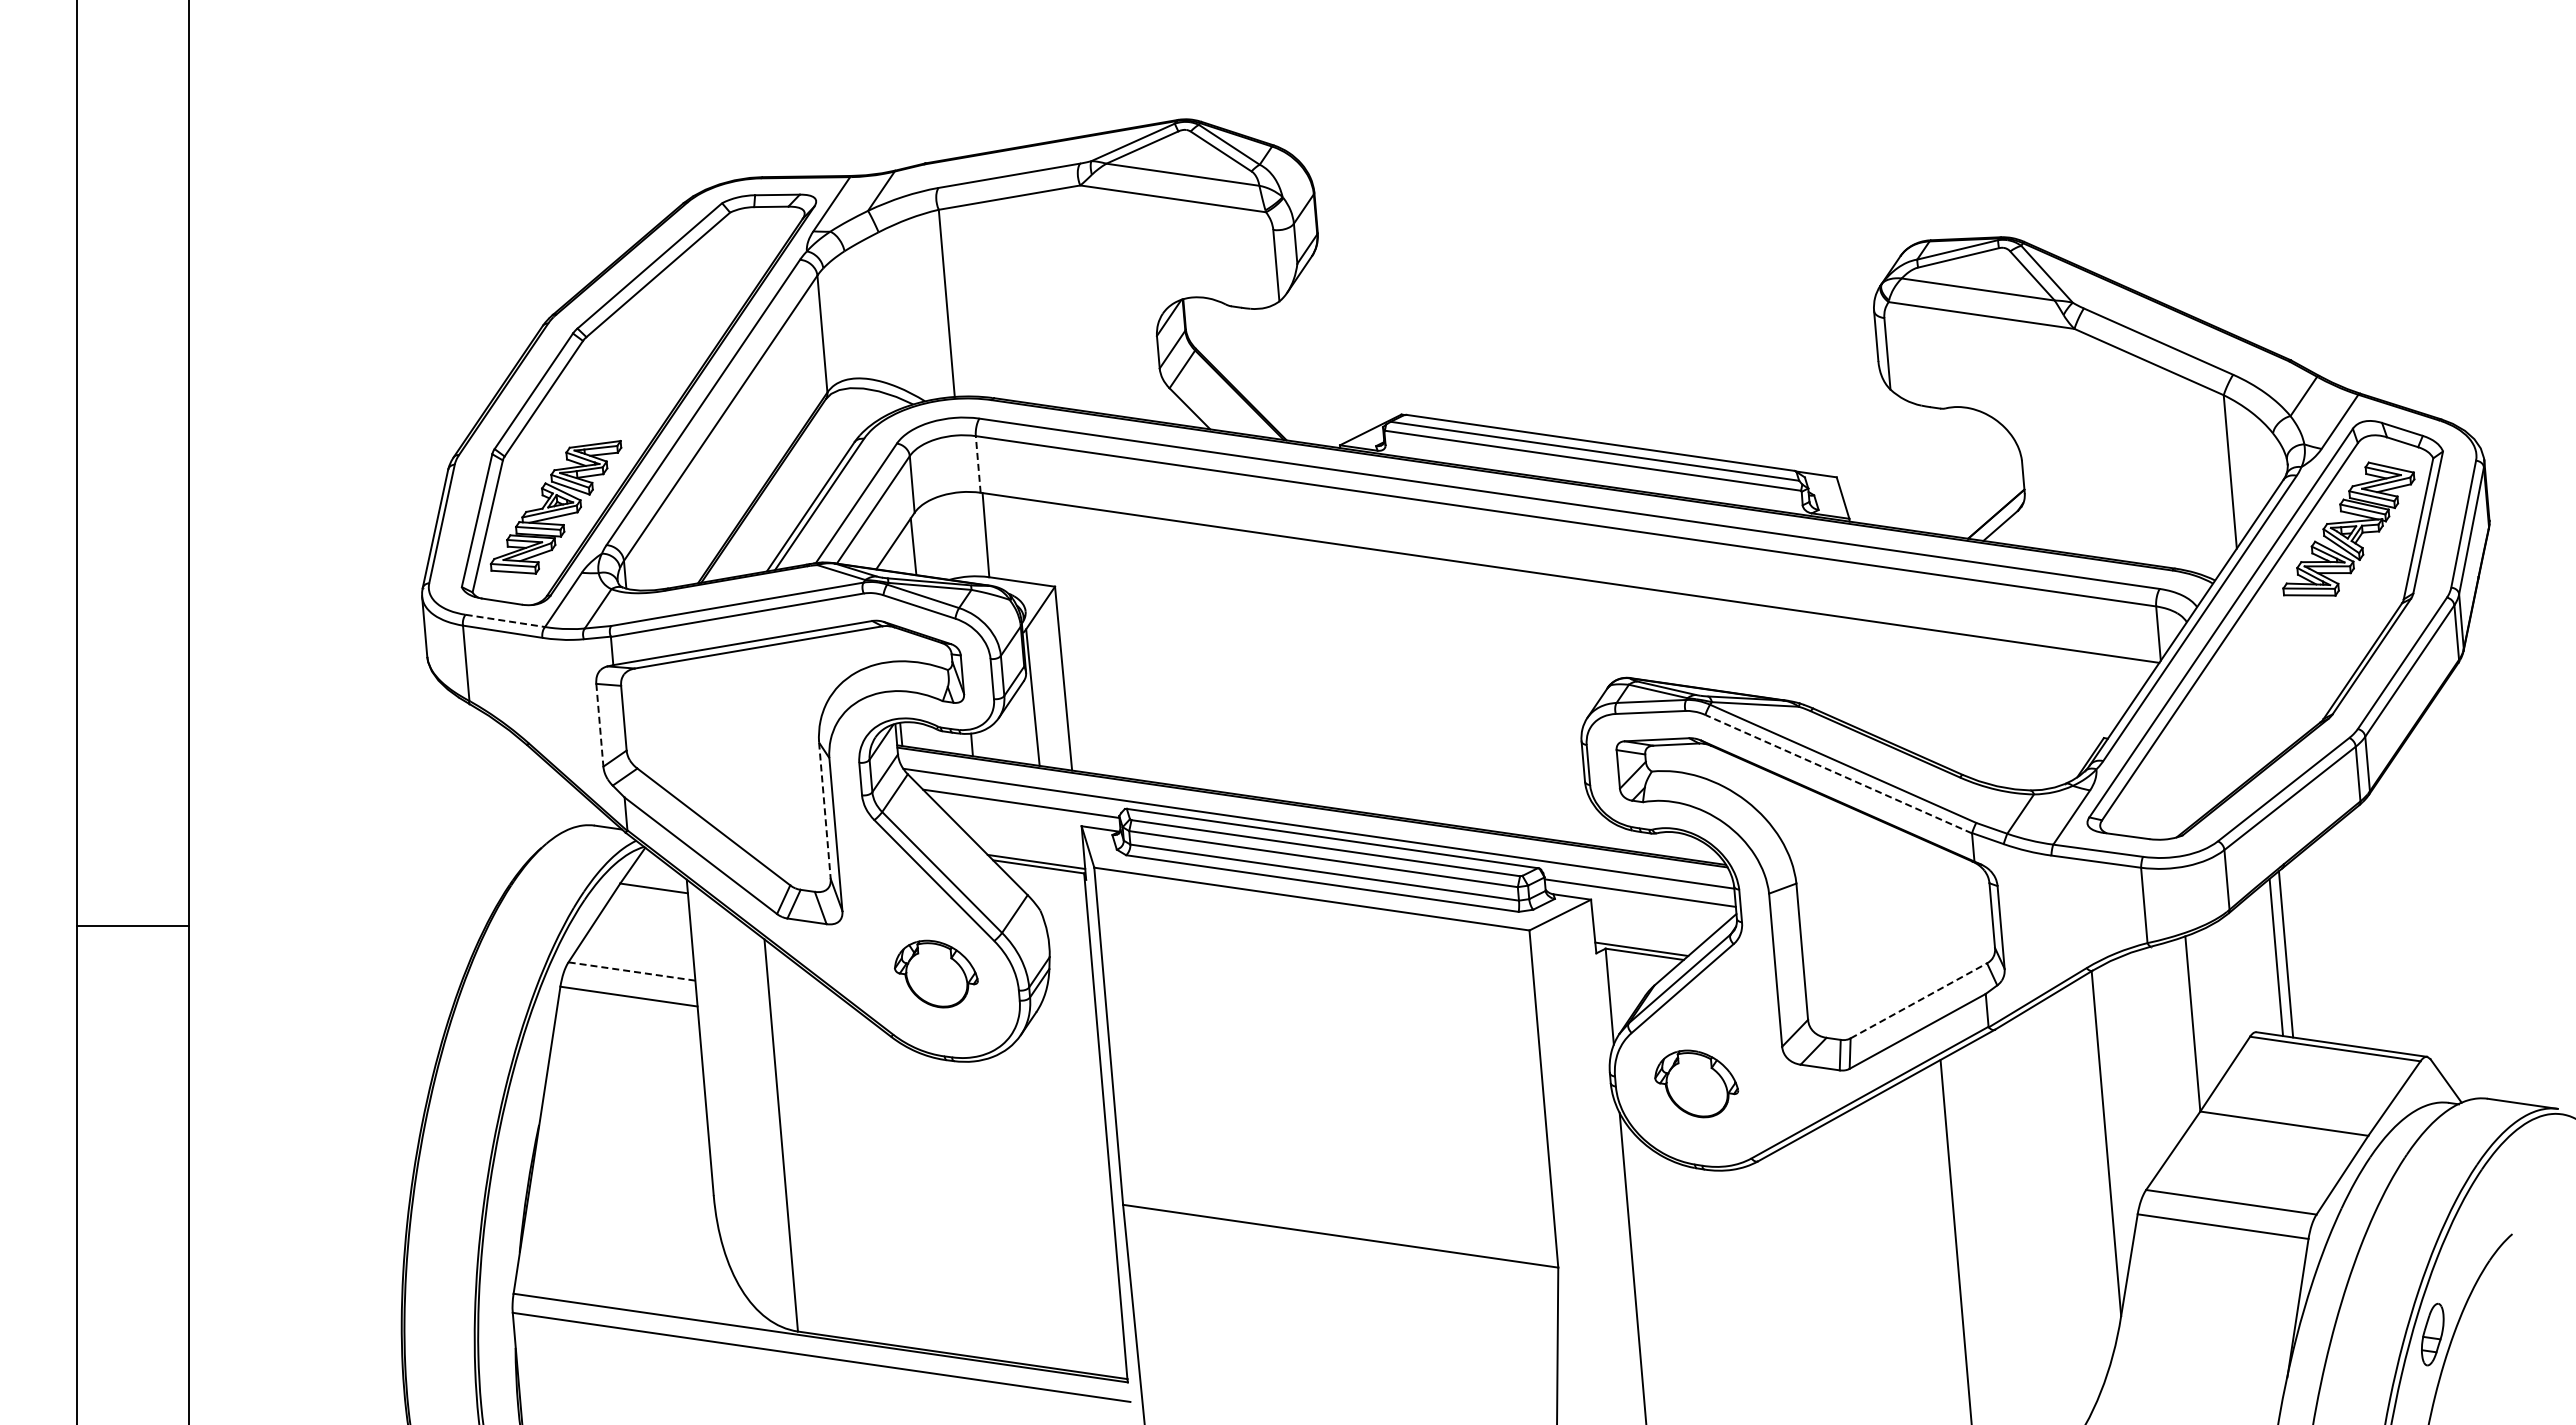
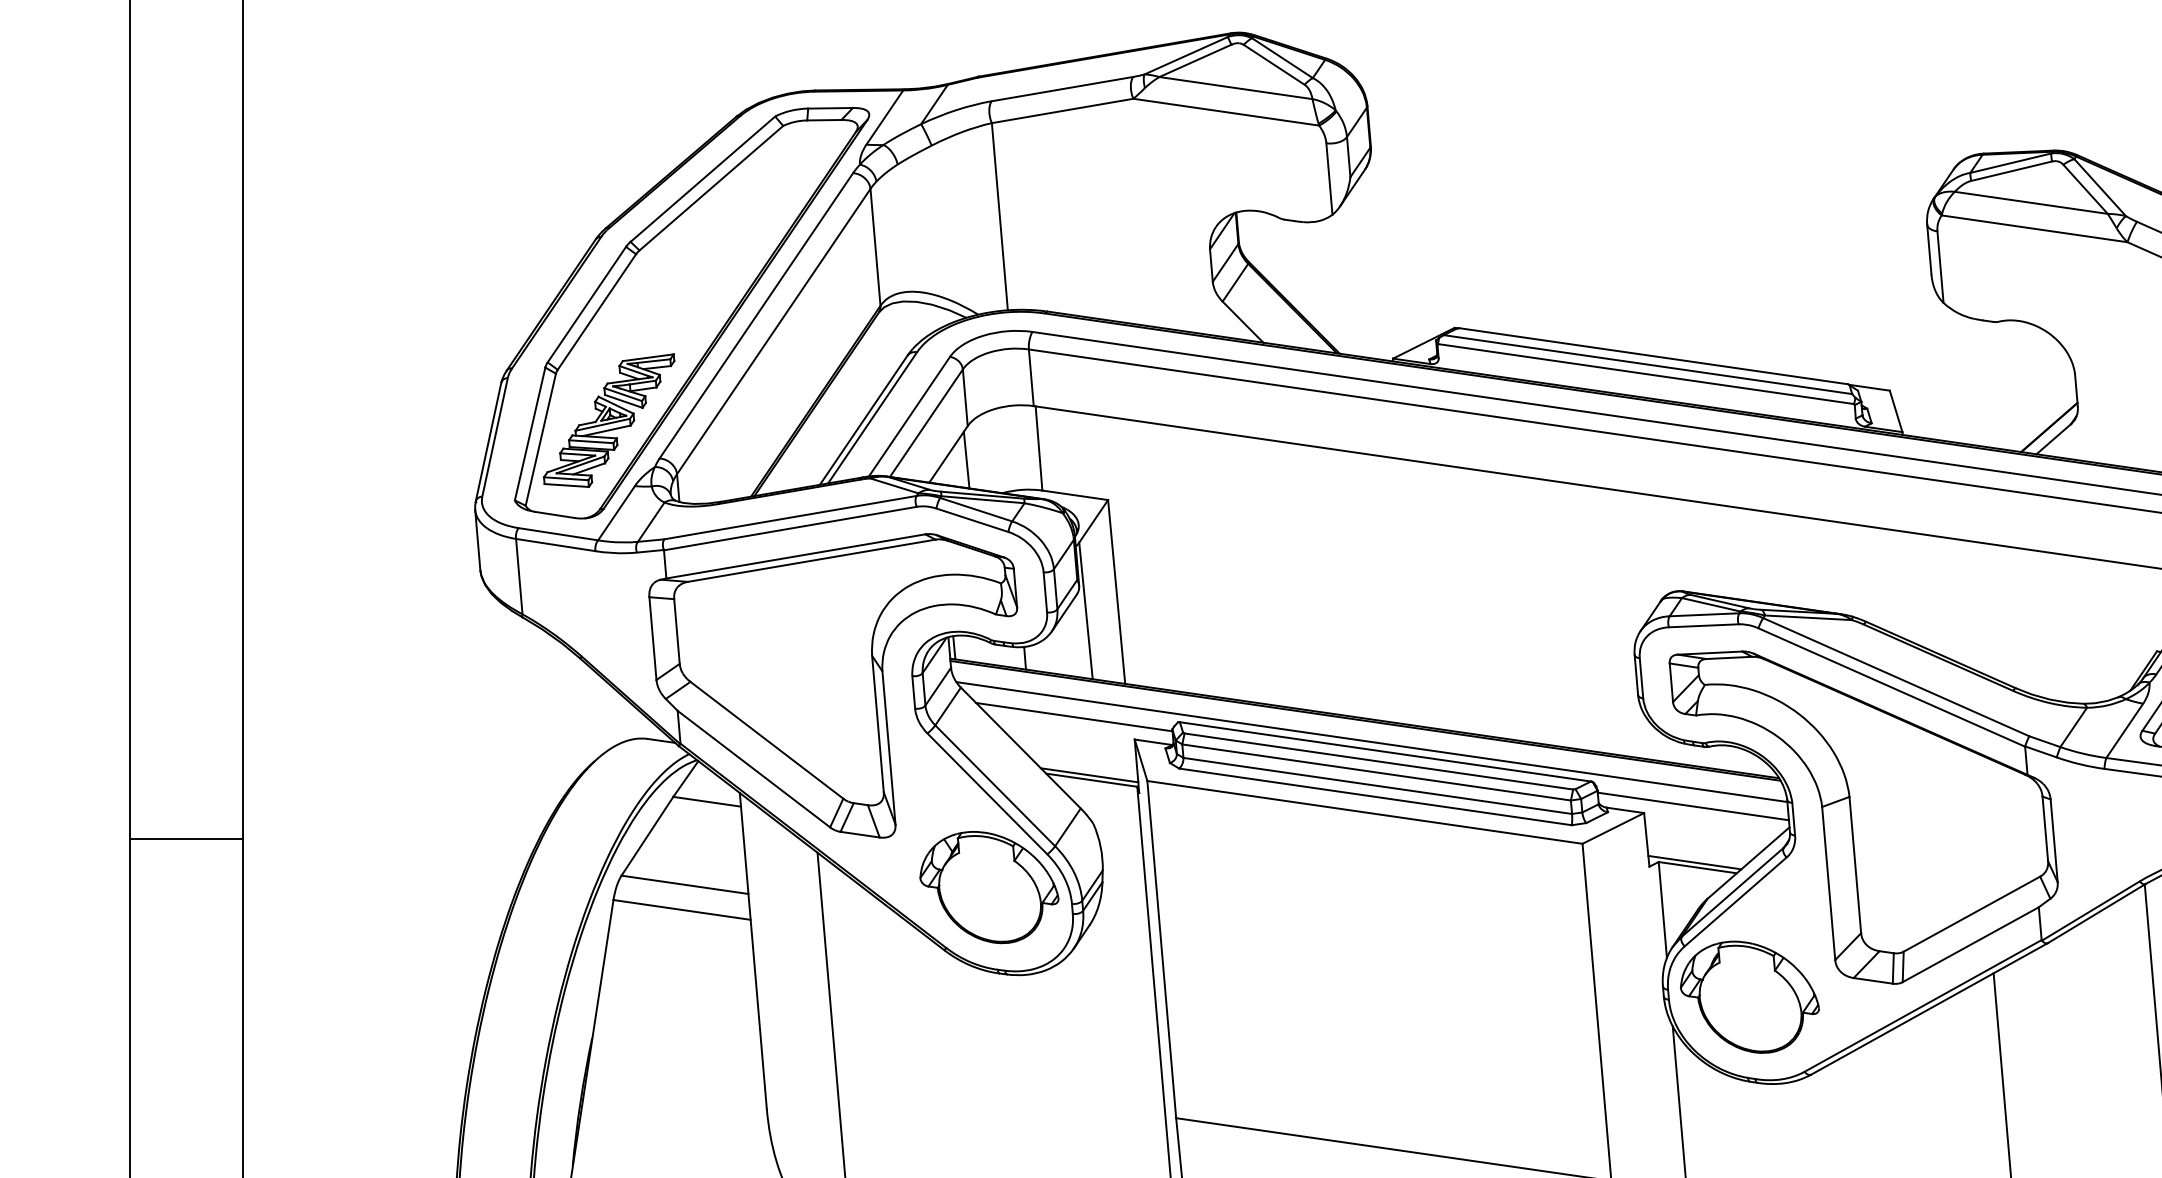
line: (978, 463) -> (1031, 376), dashed -> solid
line: (505, 621) -> (558, 534), dashed -> solid
line: (599, 725) -> (652, 638), dashed -> solid
line: (1838, 774) -> (1891, 687), dashed -> solid
line: (824, 811) -> (877, 724), dashed -> solid
line: (631, 971) -> (684, 884), dashed -> solid
part: (936, 973) -> (989, 886), size x1.67
line: (1918, 1000) -> (1971, 913), dashed -> solid
part: (1696, 1083) -> (1749, 996), size x1.67

